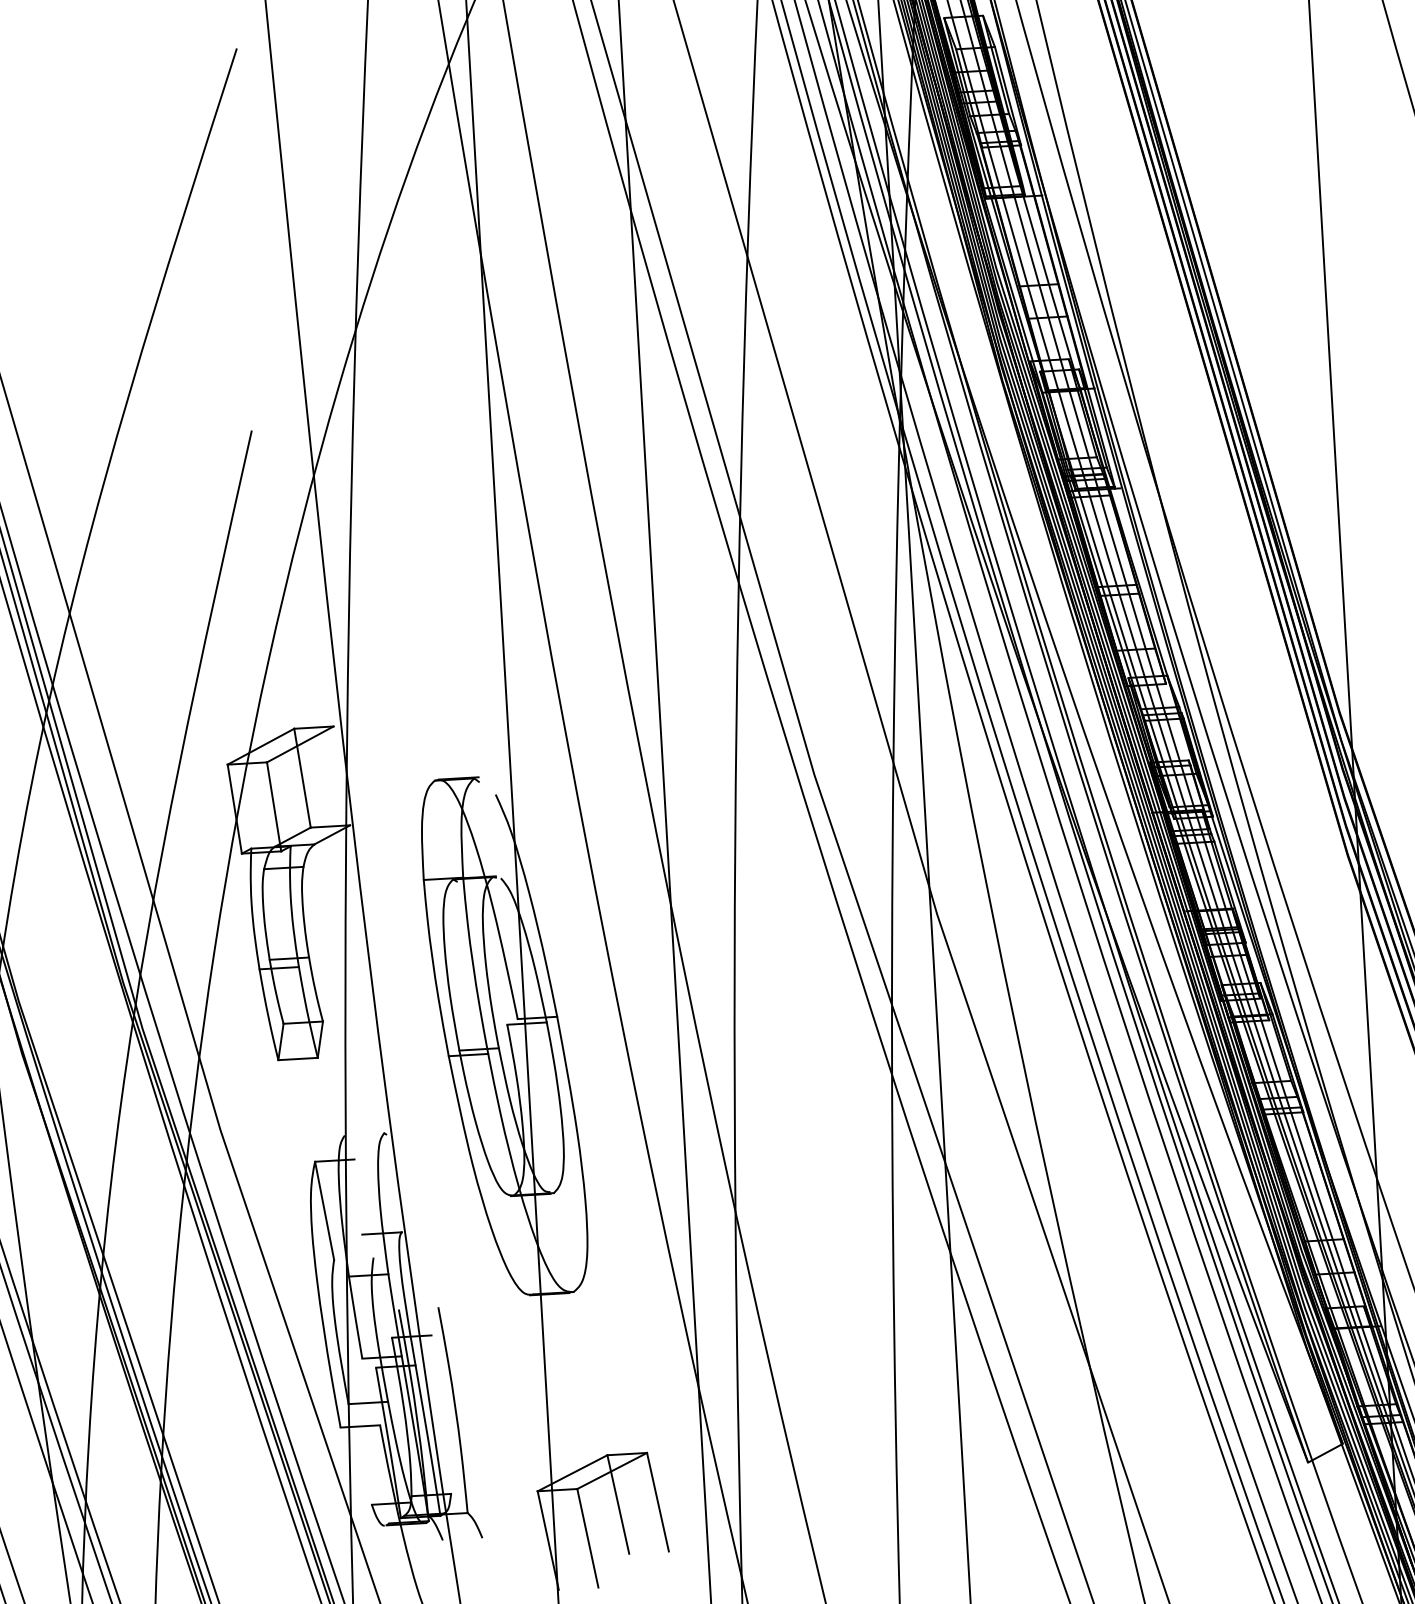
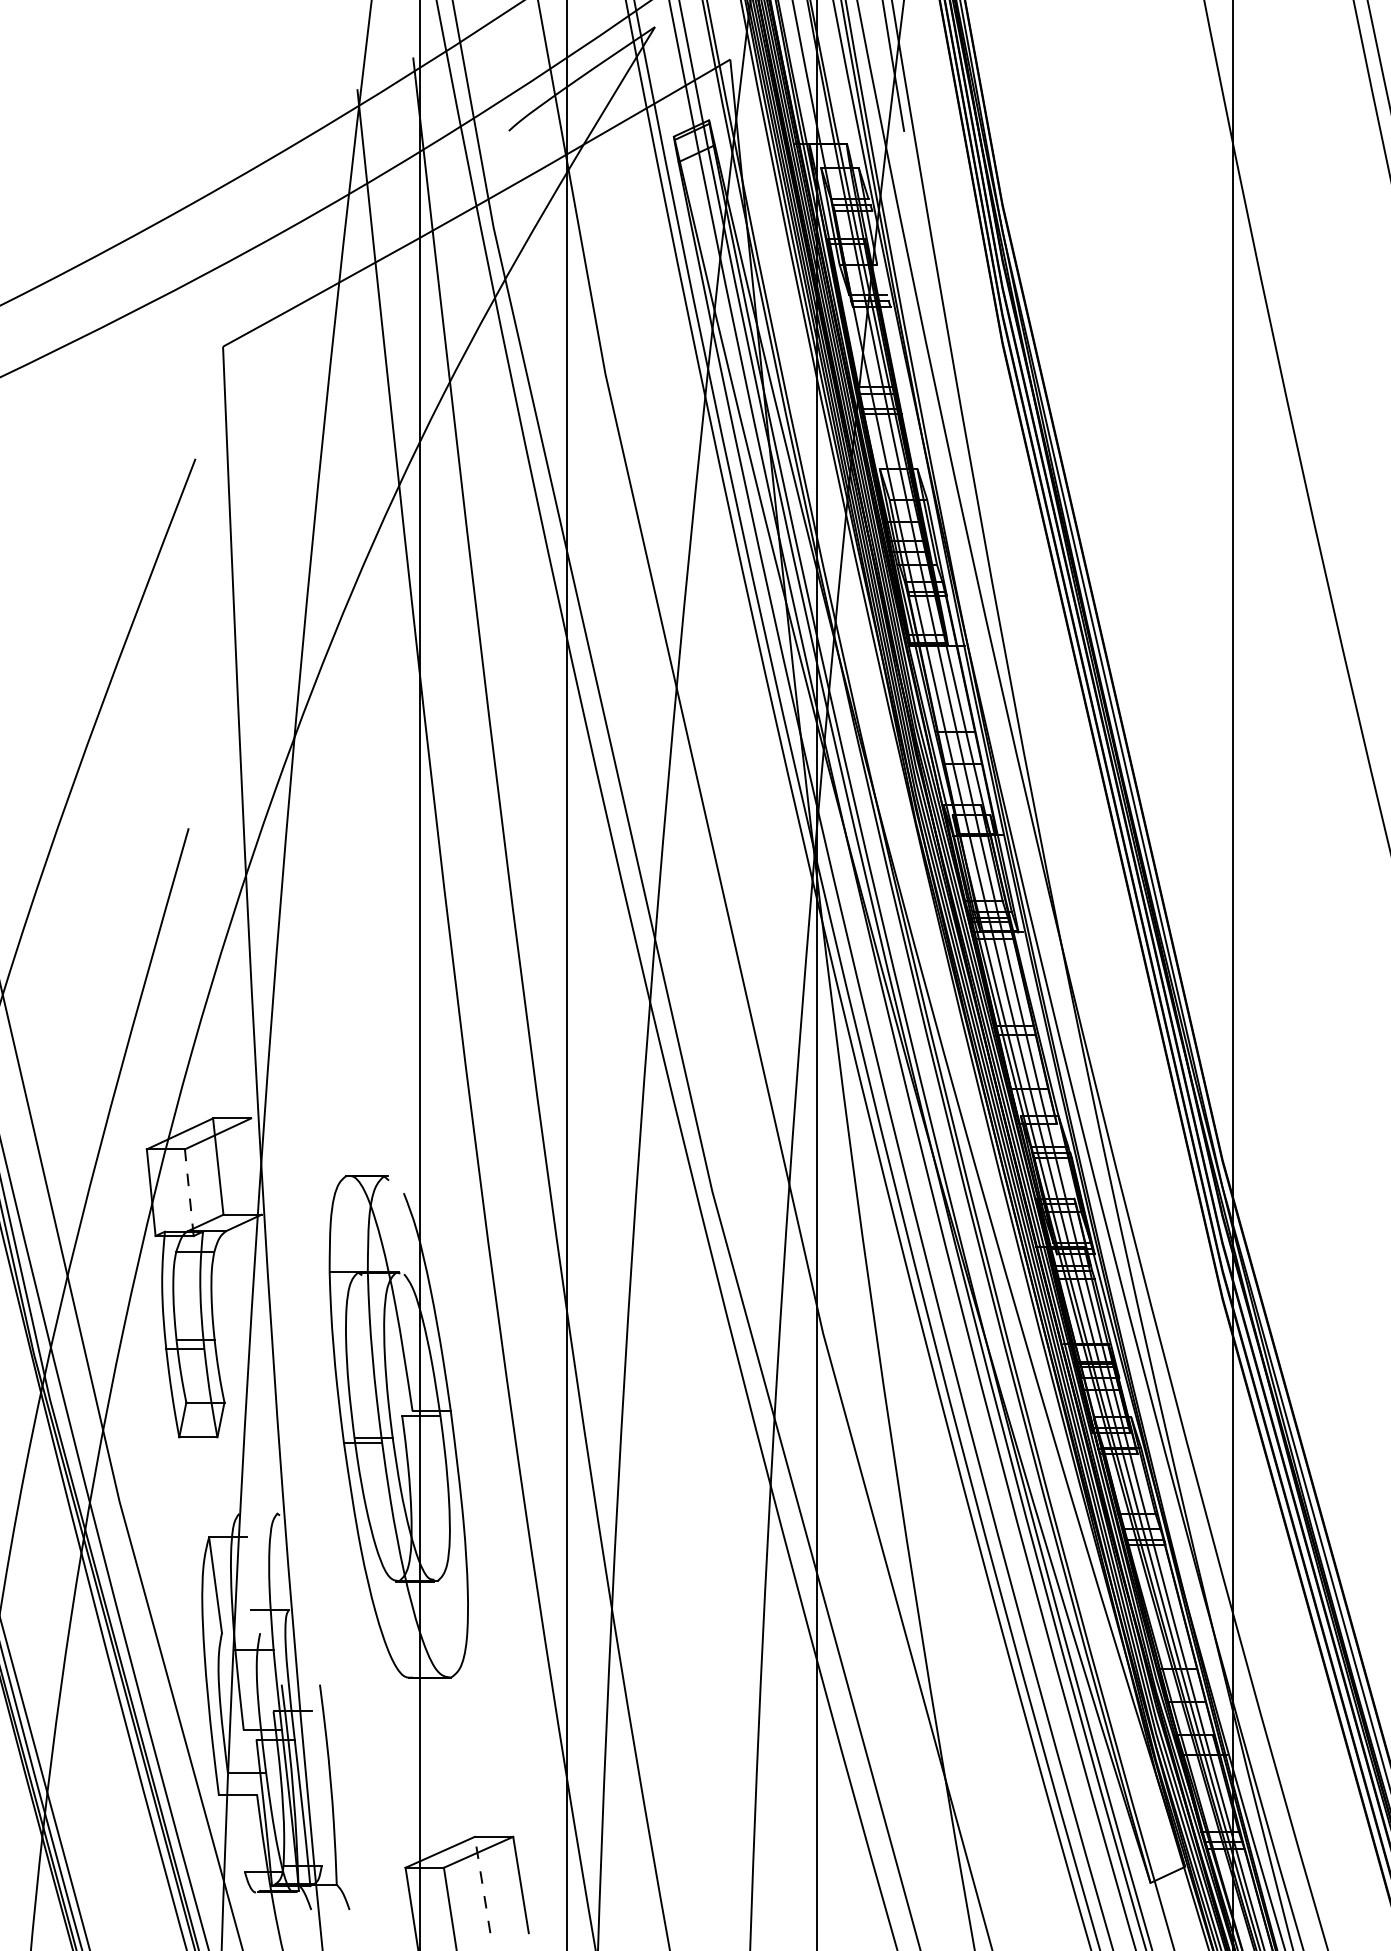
line: (274, 806) -> (189, 1192), solid -> dashed
line: (618, 1505) -> (482, 1885), solid -> dashed

